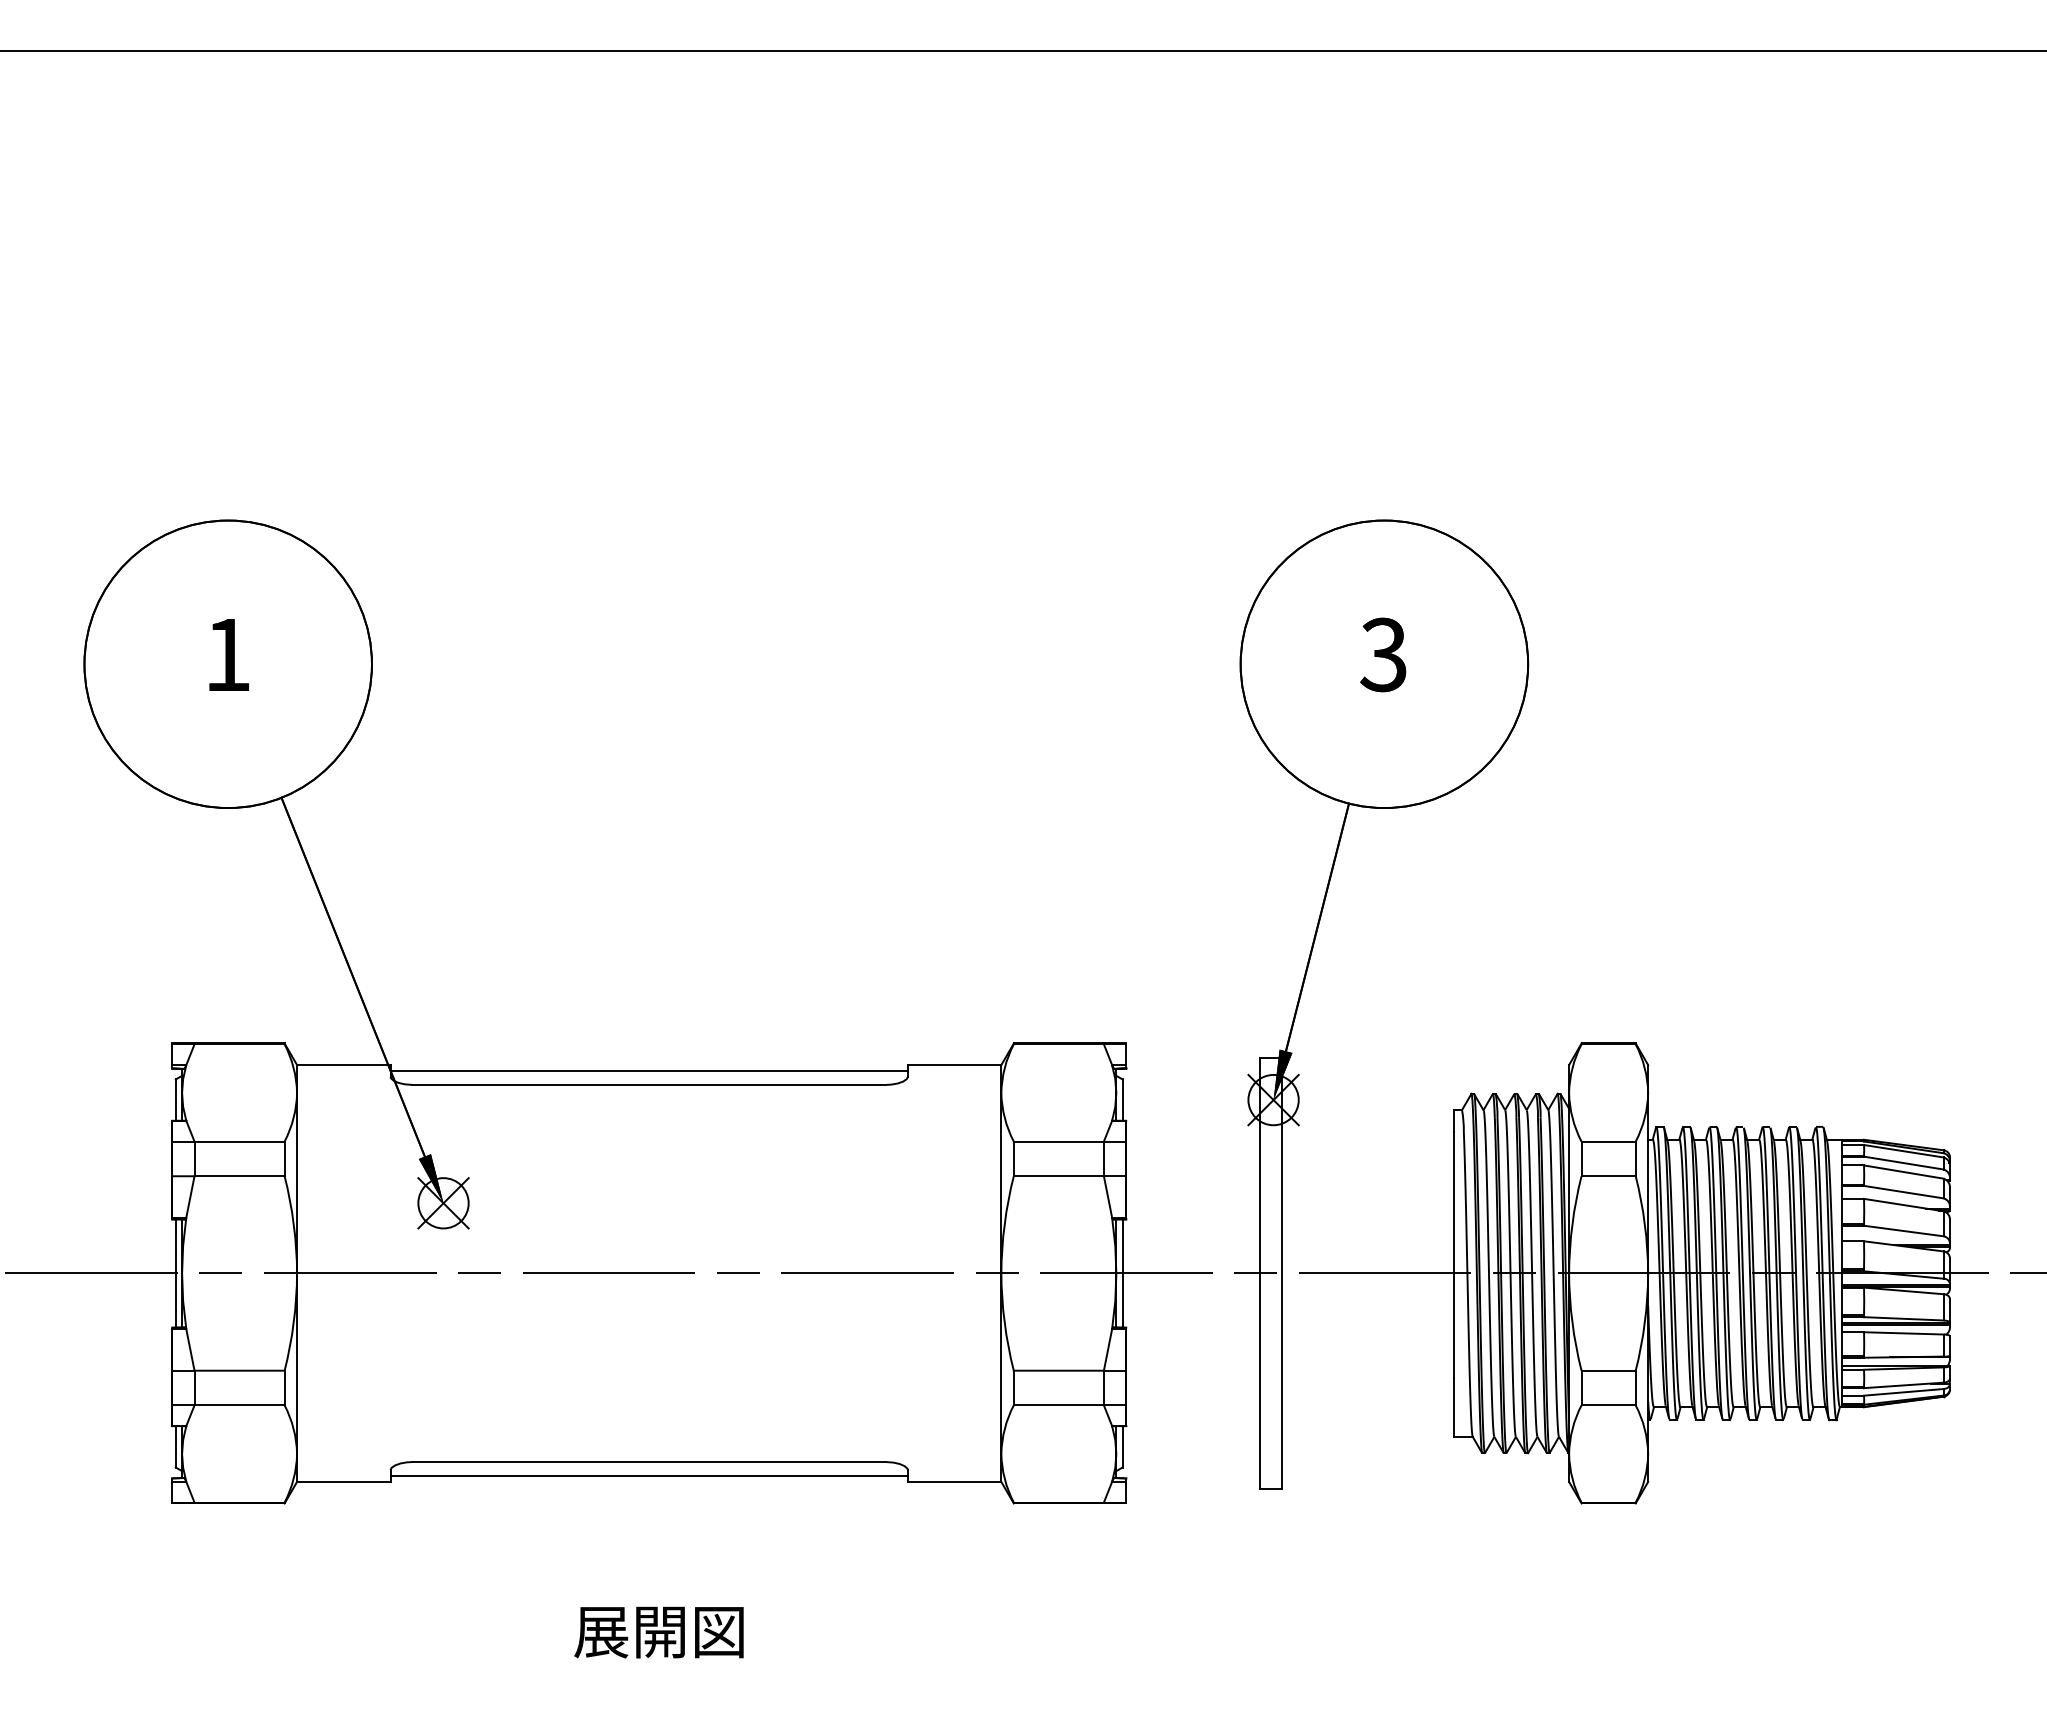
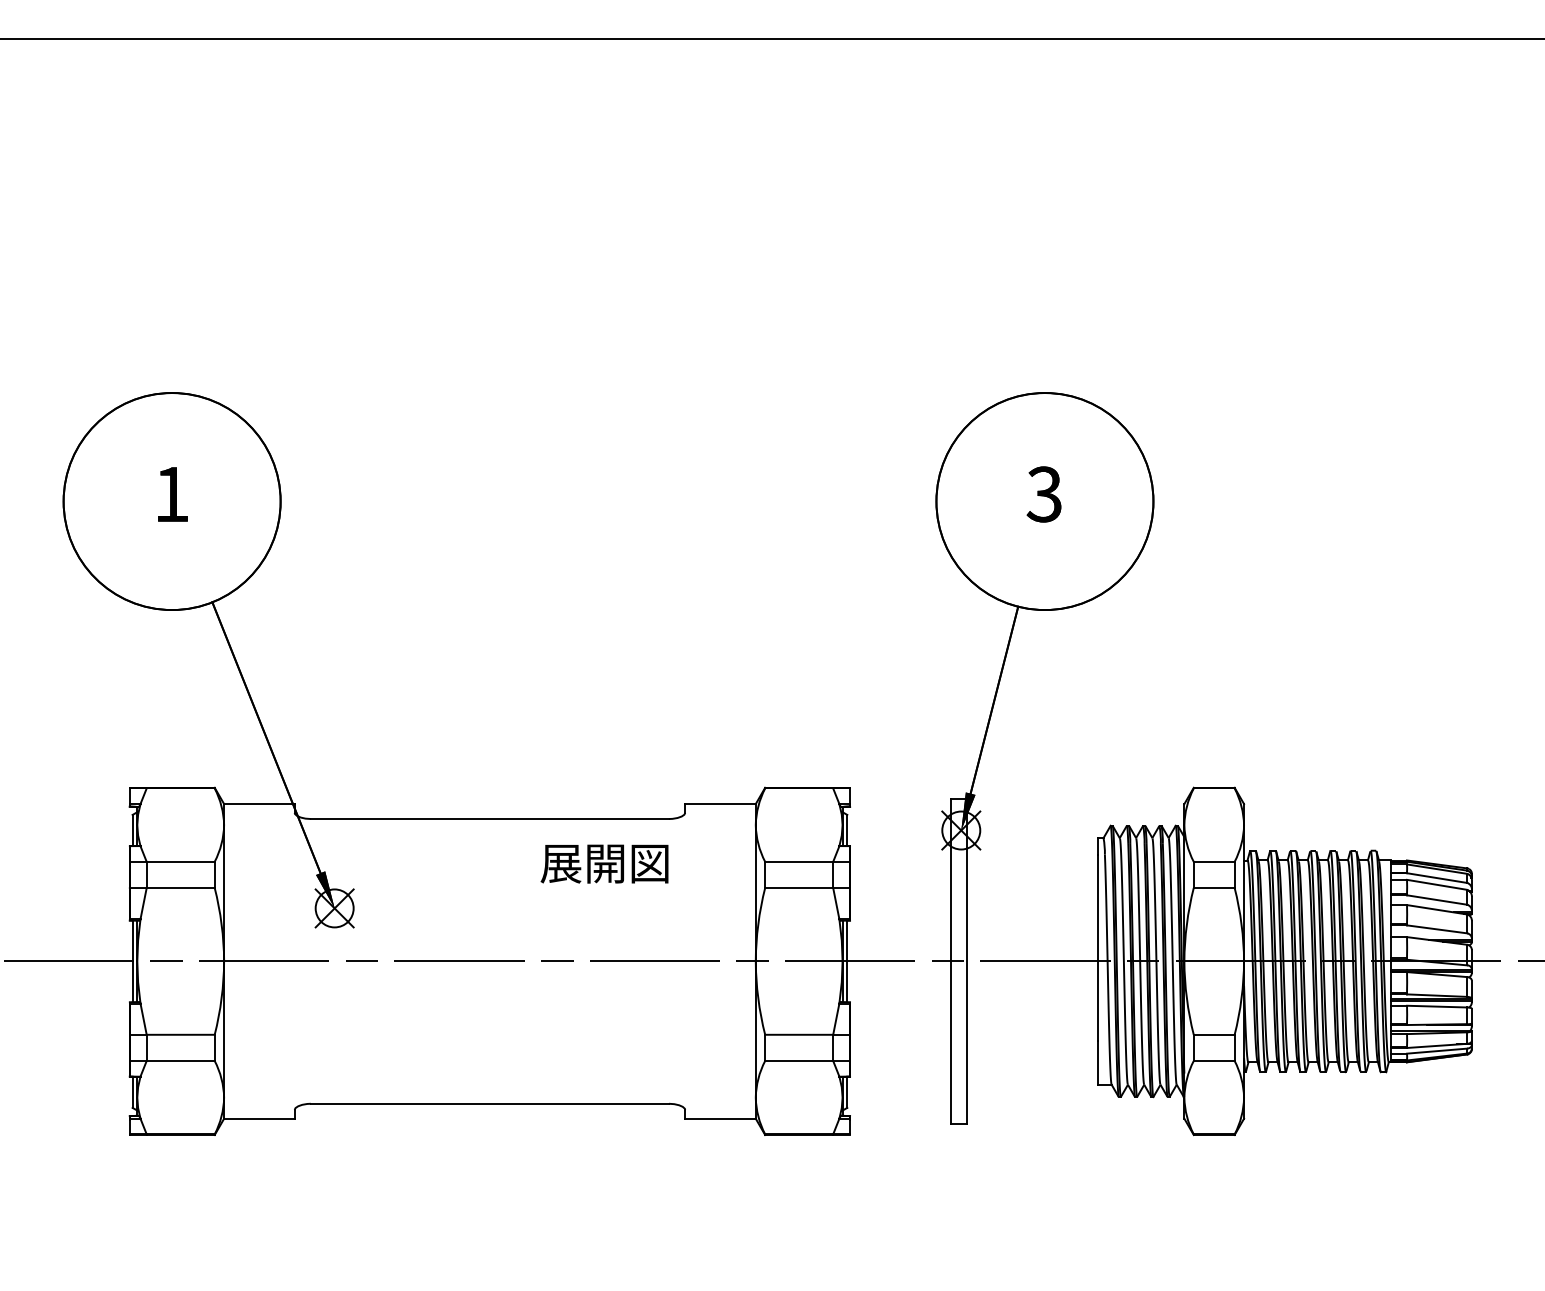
line: (648, 1070) -> (489, 808), removed
line: (648, 1476) -> (489, 1114), removed
text: (658, 1632) -> (604, 864), moved

